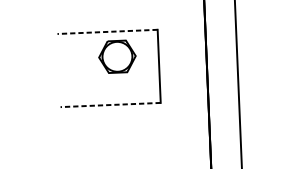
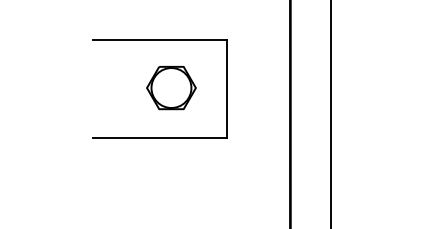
line: (107, 32) -> (159, 40), dashed -> solid
part: (117, 57) -> (171, 88), moved
line: (110, 104) -> (159, 137), dashed -> solid

